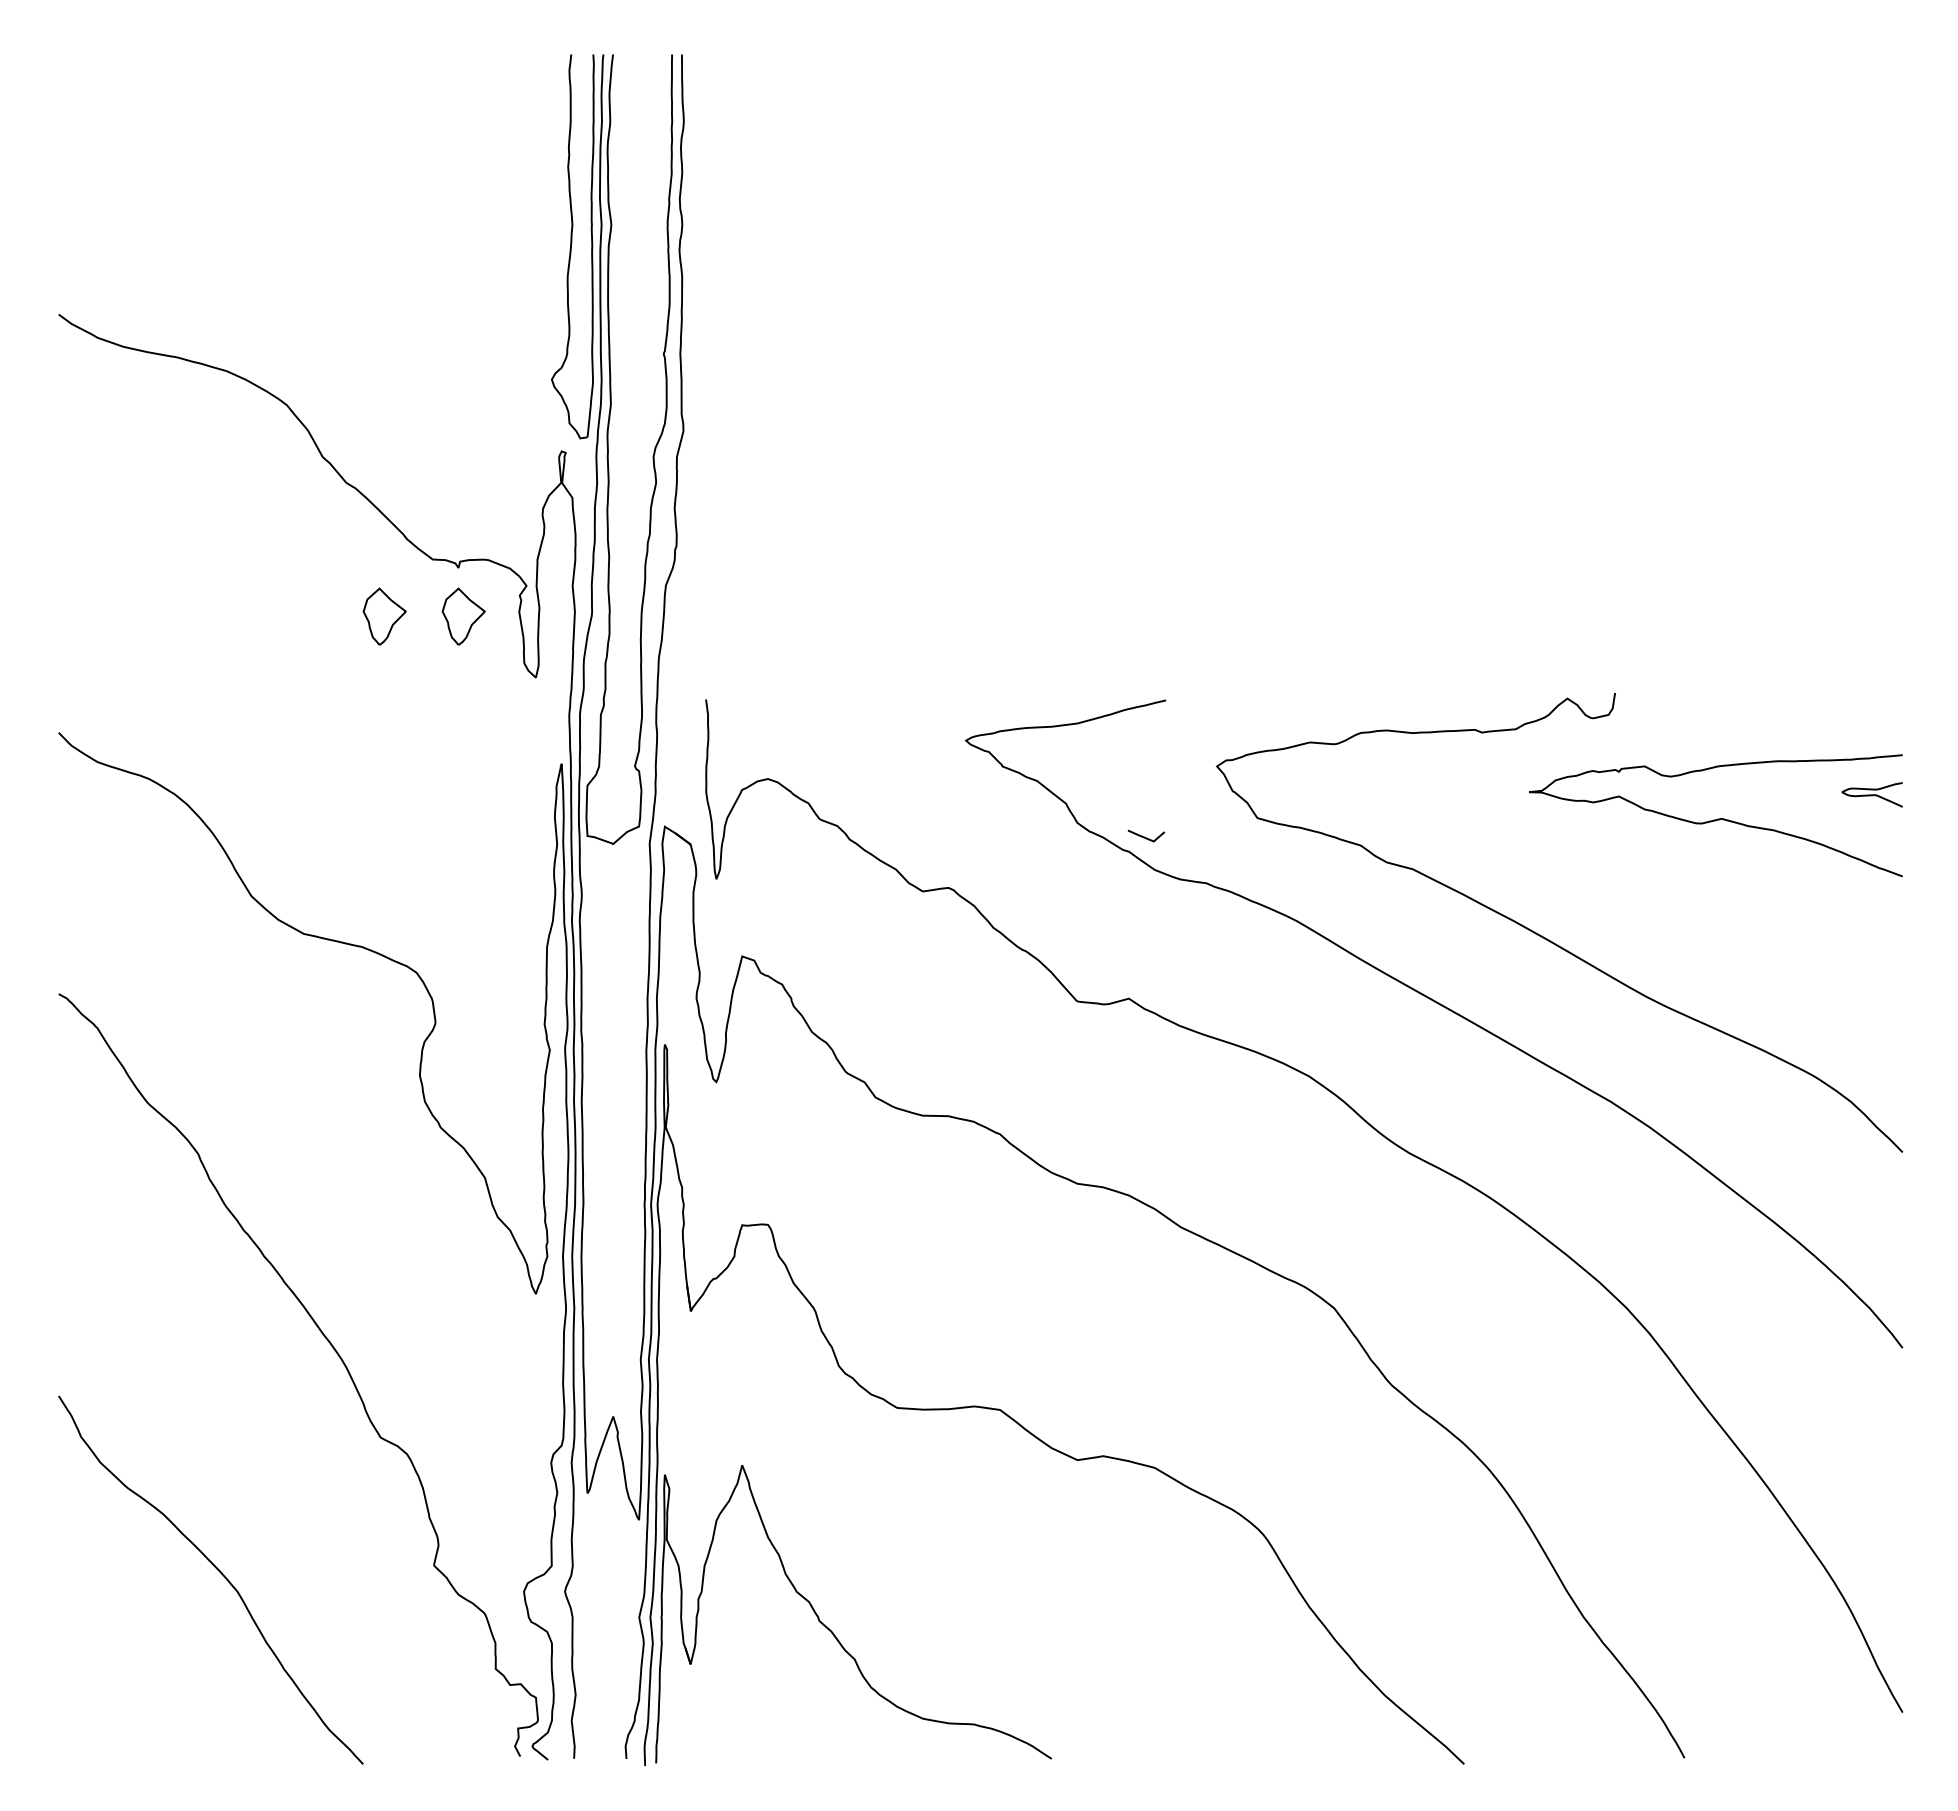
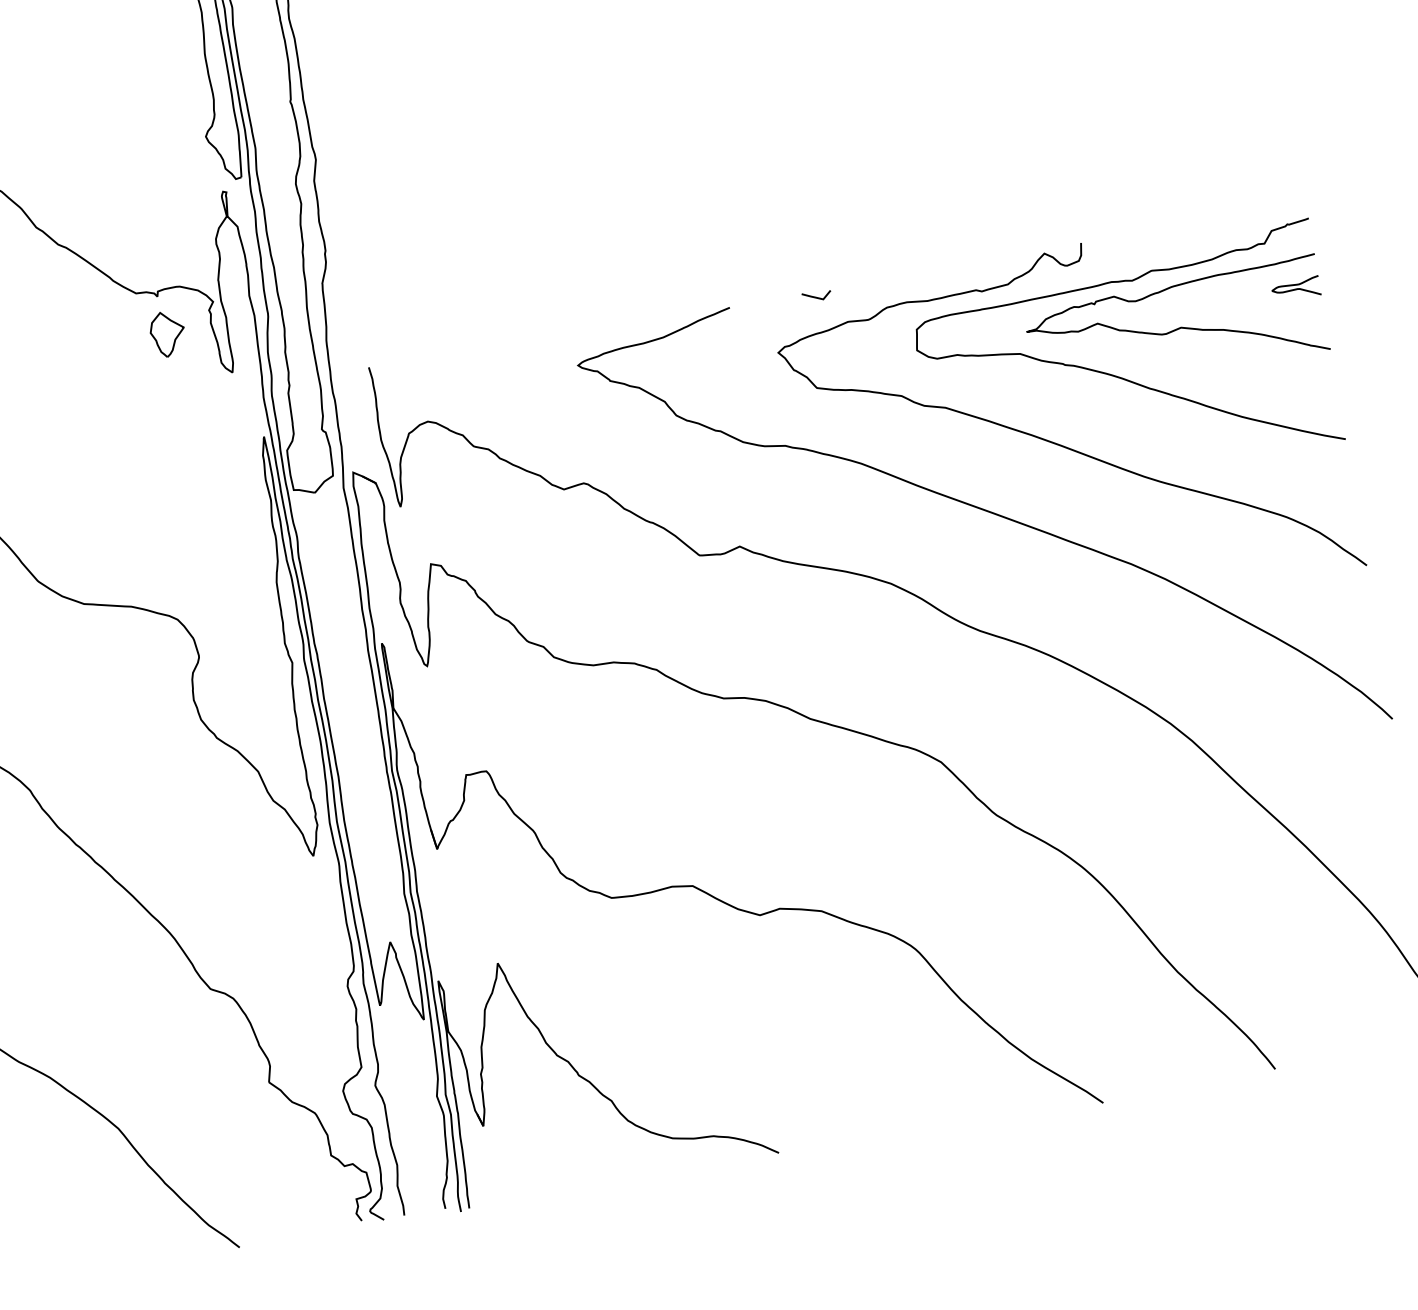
part: (384, 616) -> (105, 344), removed
line: (1146, 837) -> (817, 297), moved
curve: (1636, 867) -> (1120, 377), added

